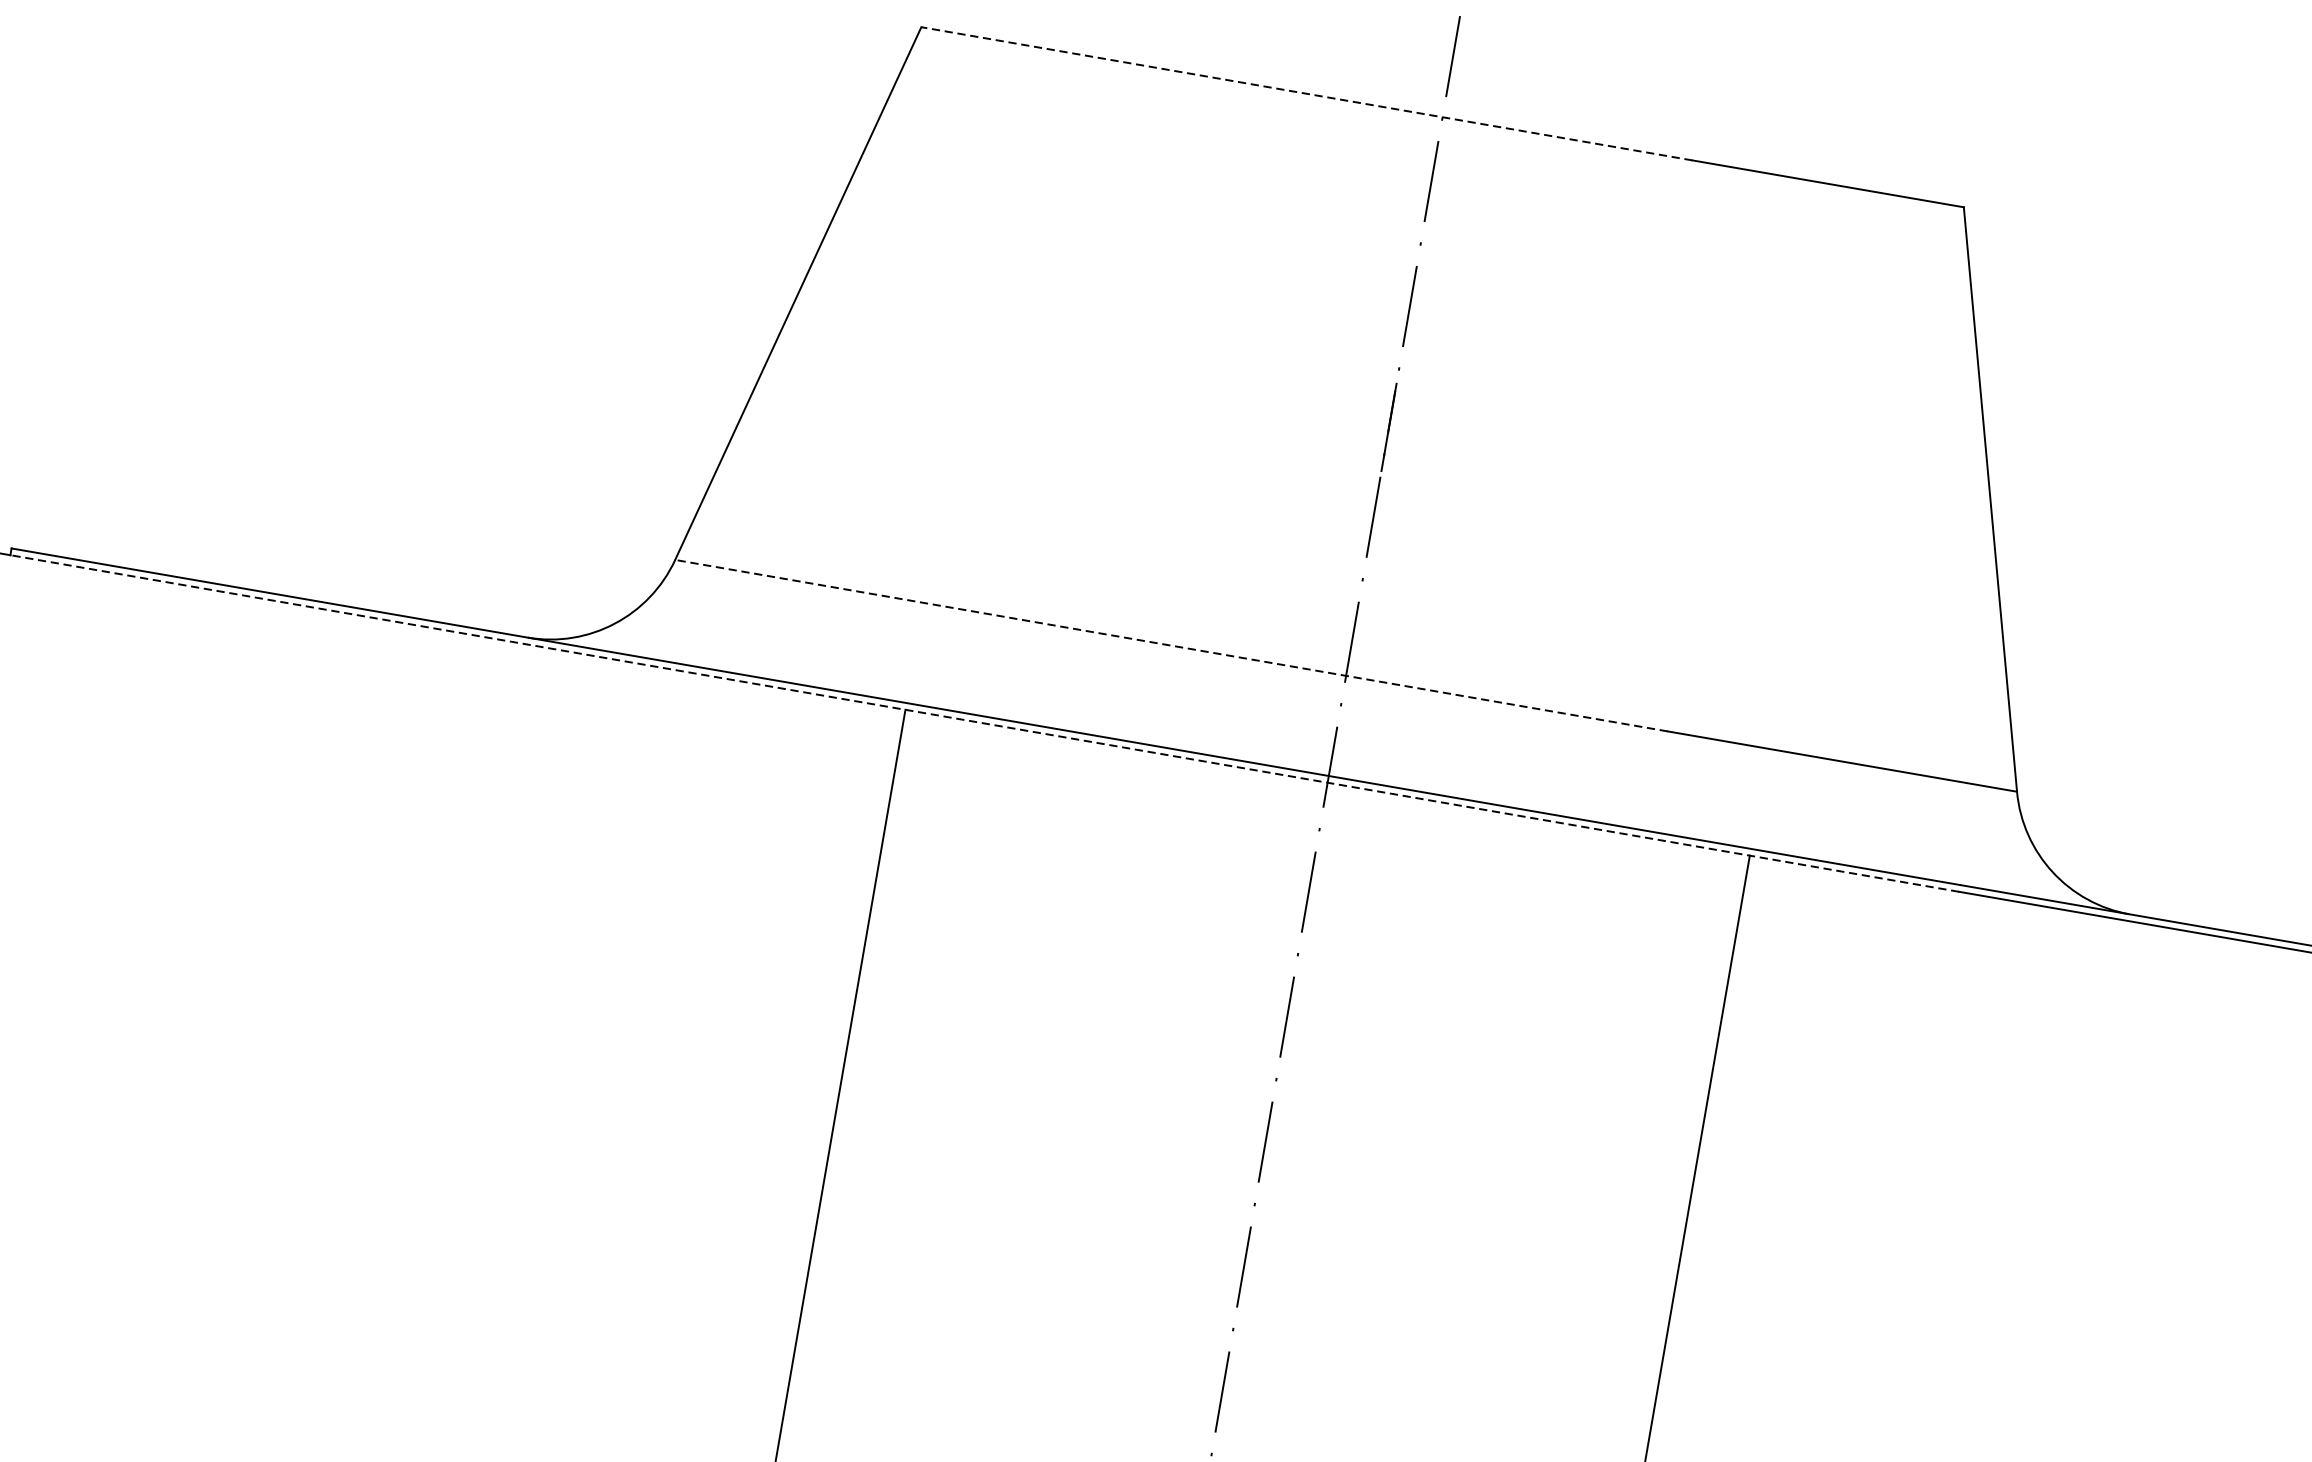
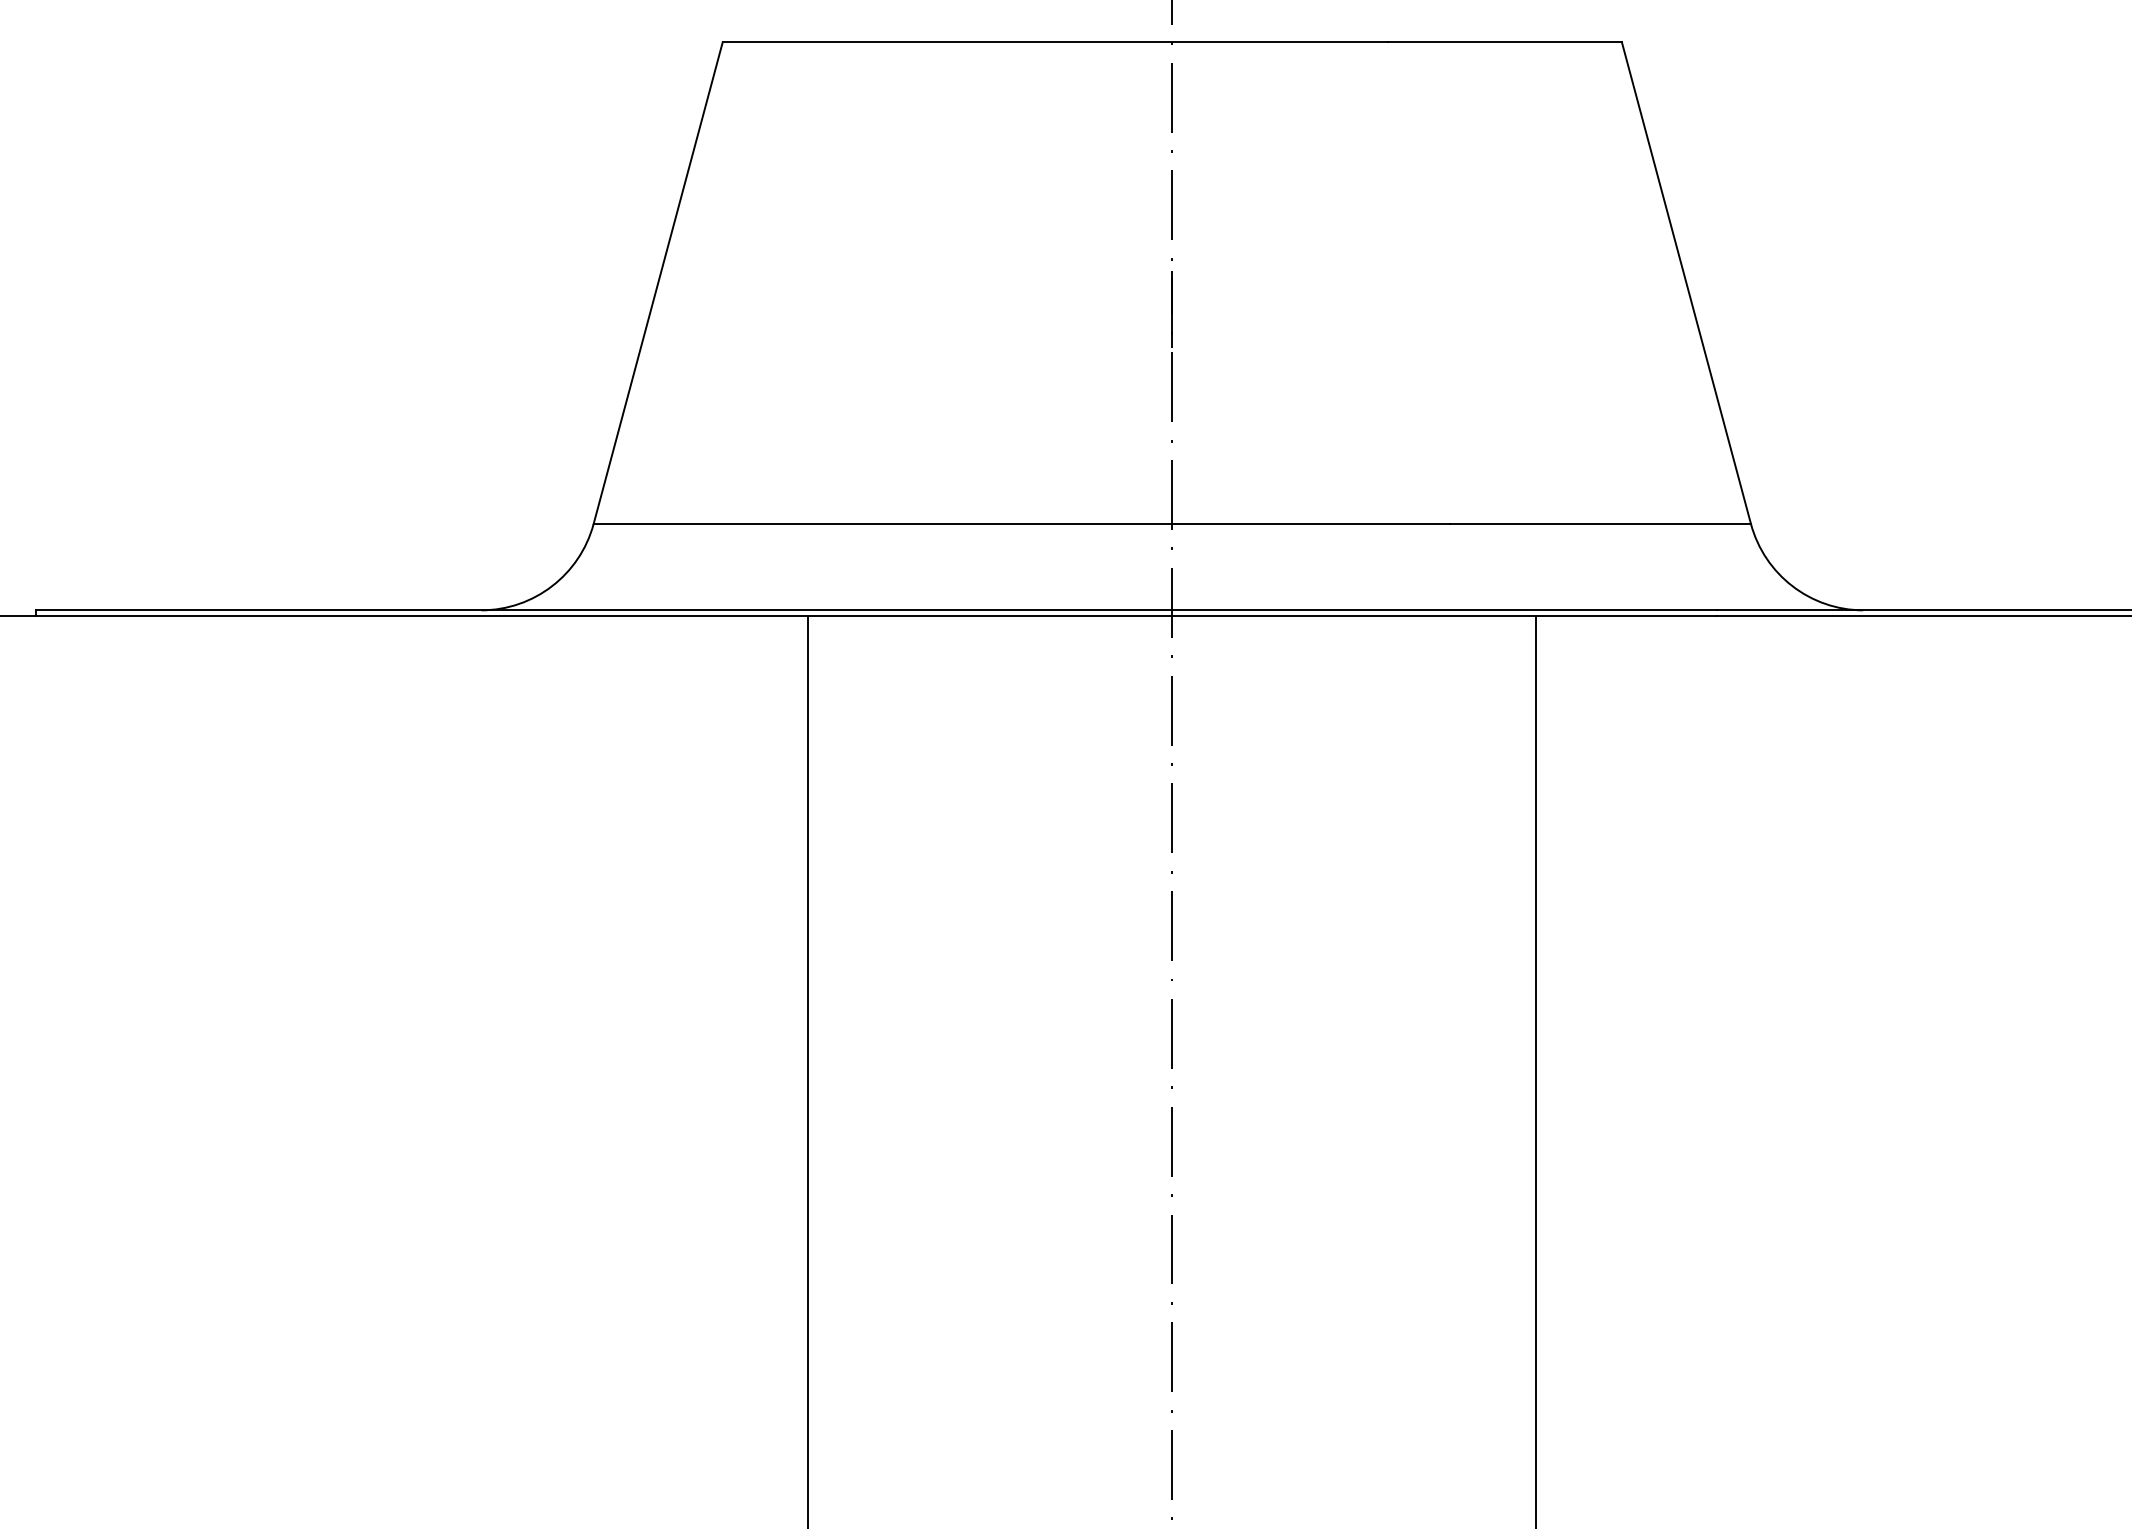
line: (1307, 94) -> (1055, 42), dashed -> solid
line: (1171, 645) -> (1021, 523), dashed -> solid
line: (984, 723) -> (876, 616), dashed -> solid

